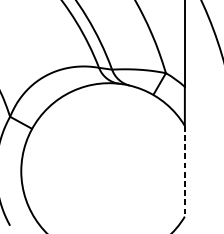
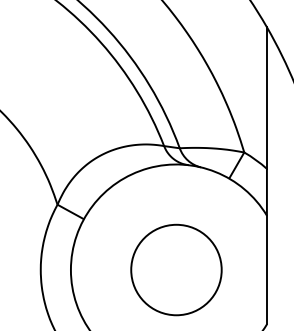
circle: (109, 170) -> (176, 269), added
line: (184, 171) -> (266, 270), dashed -> solid

